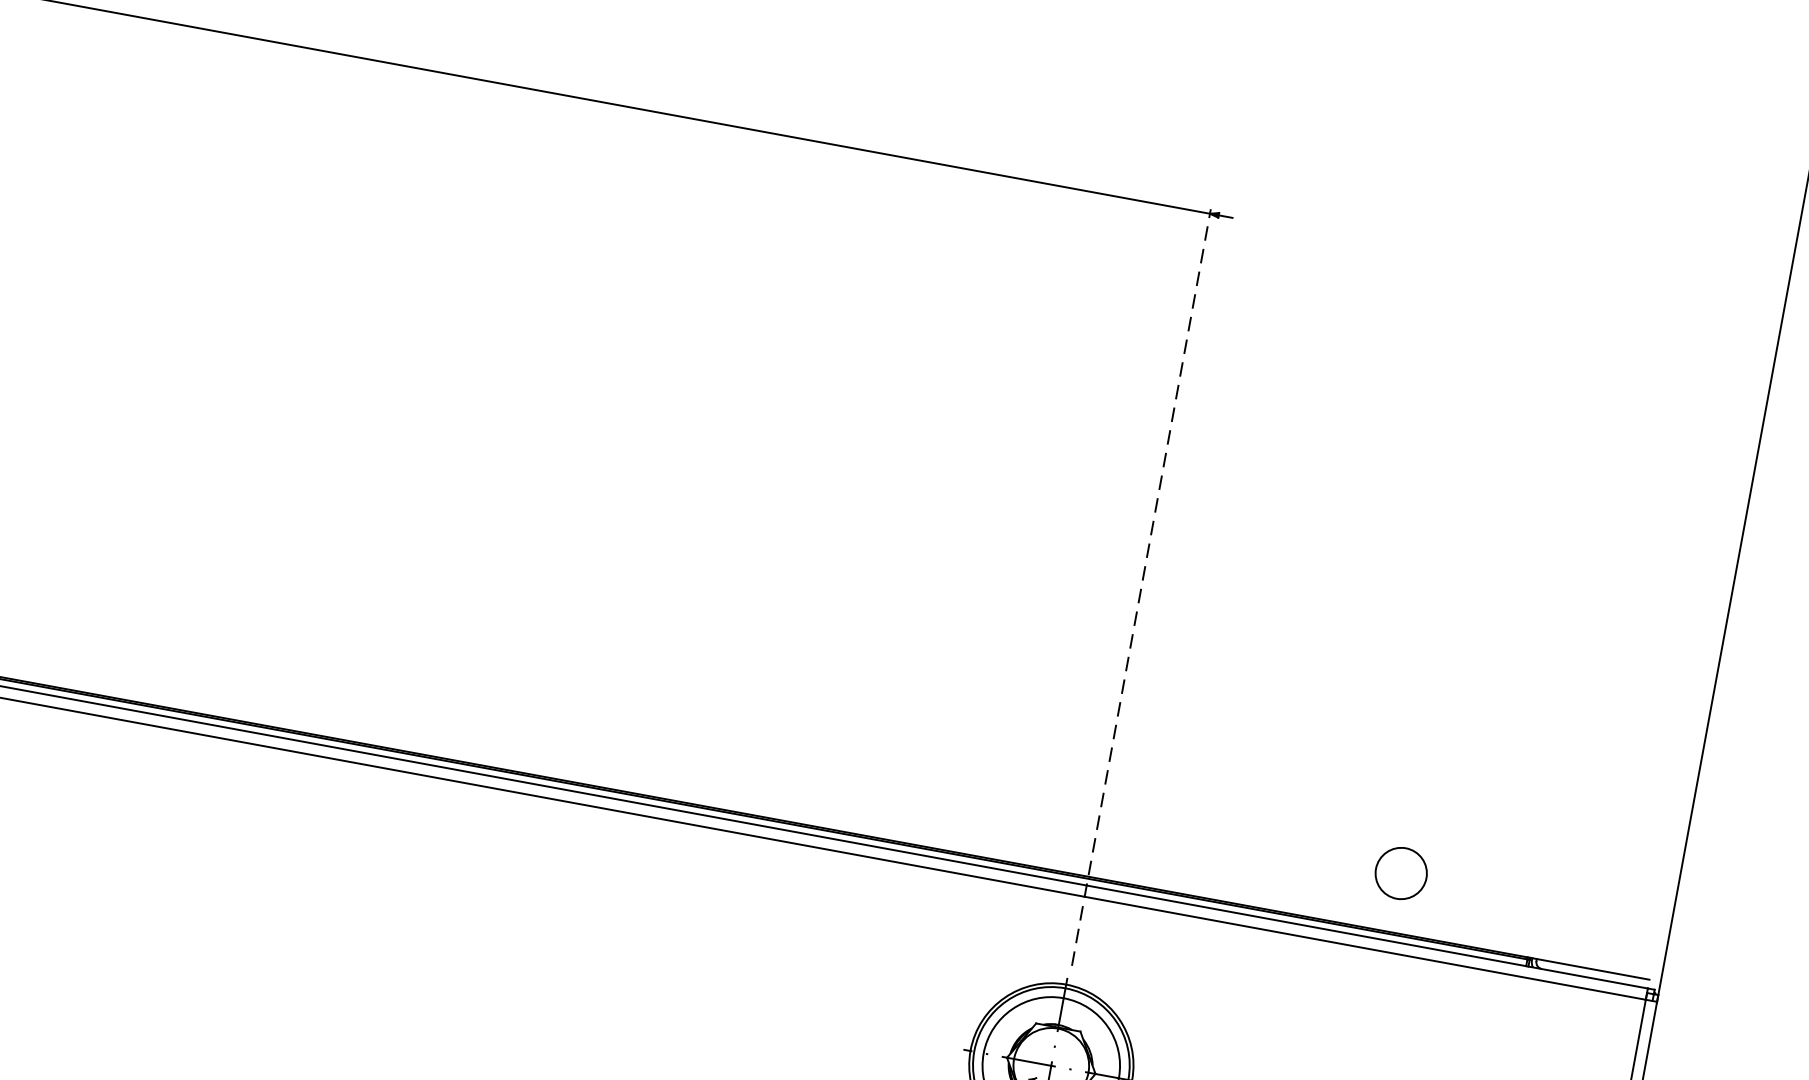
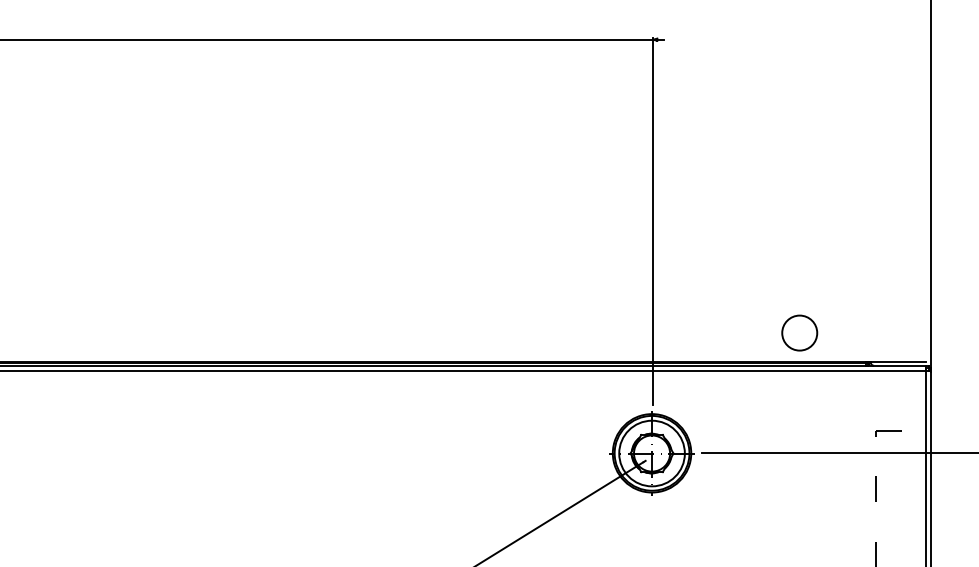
line: (1142, 588) -> (653, 221), dashed -> solid
circle: (1400, 872) -> (799, 332), size x1.43

